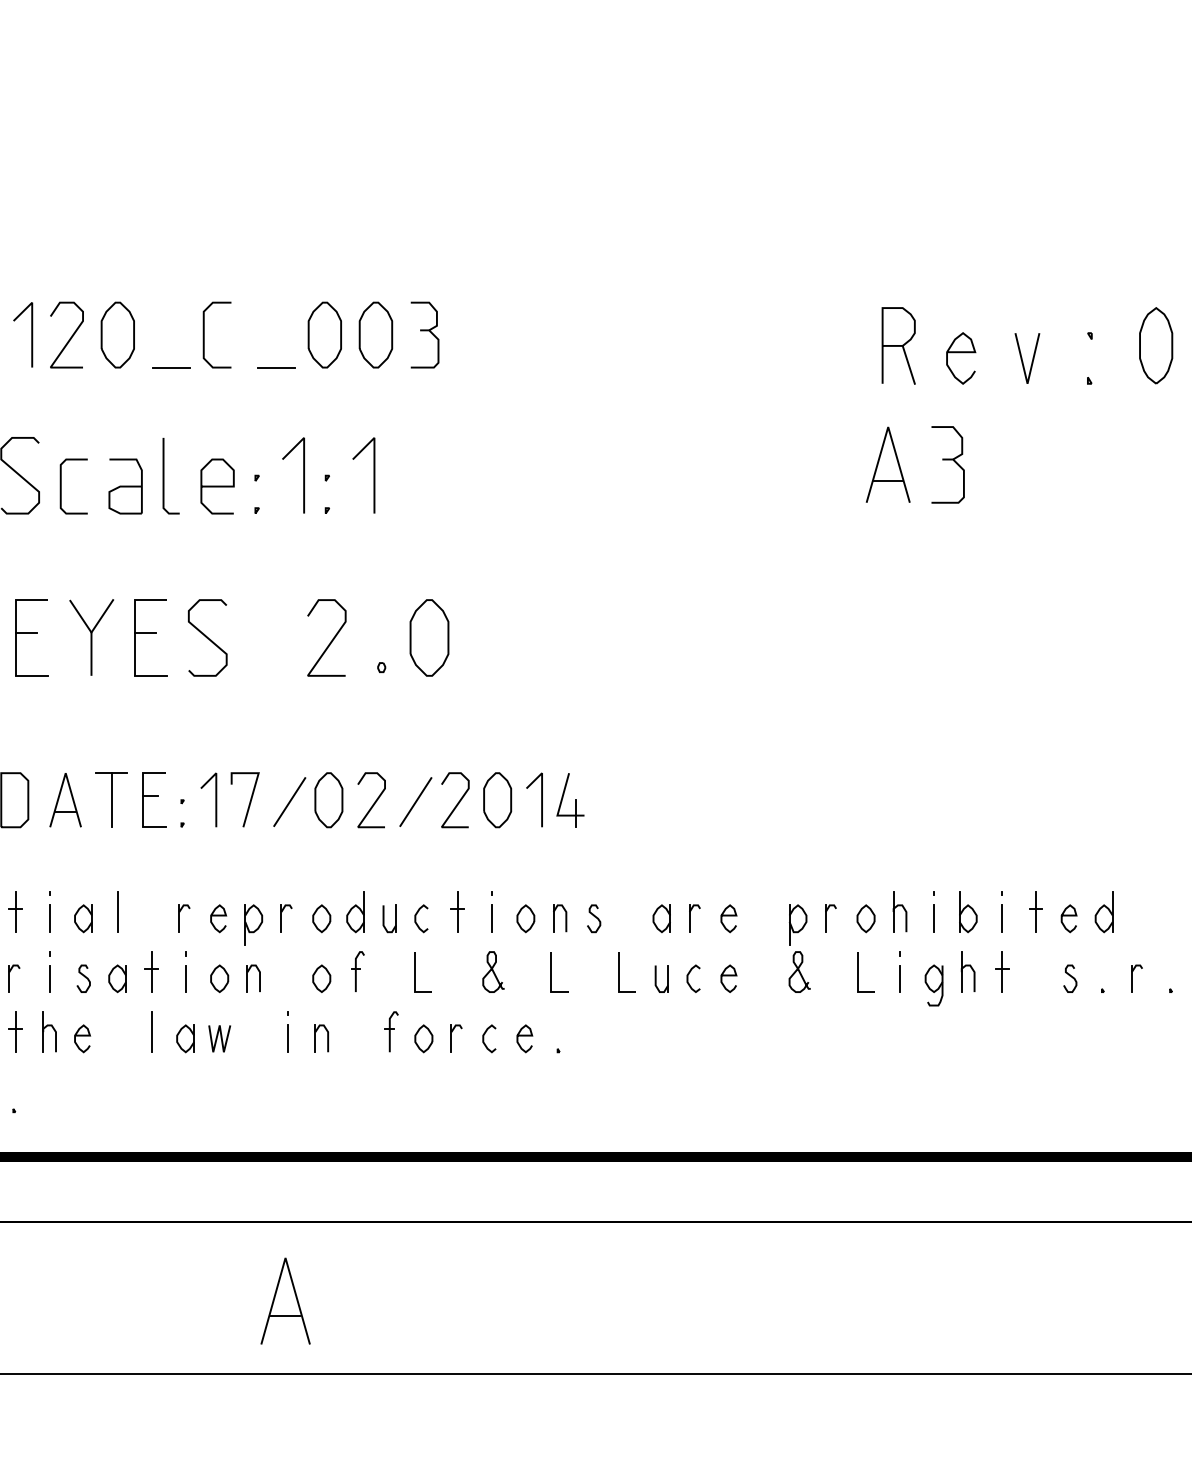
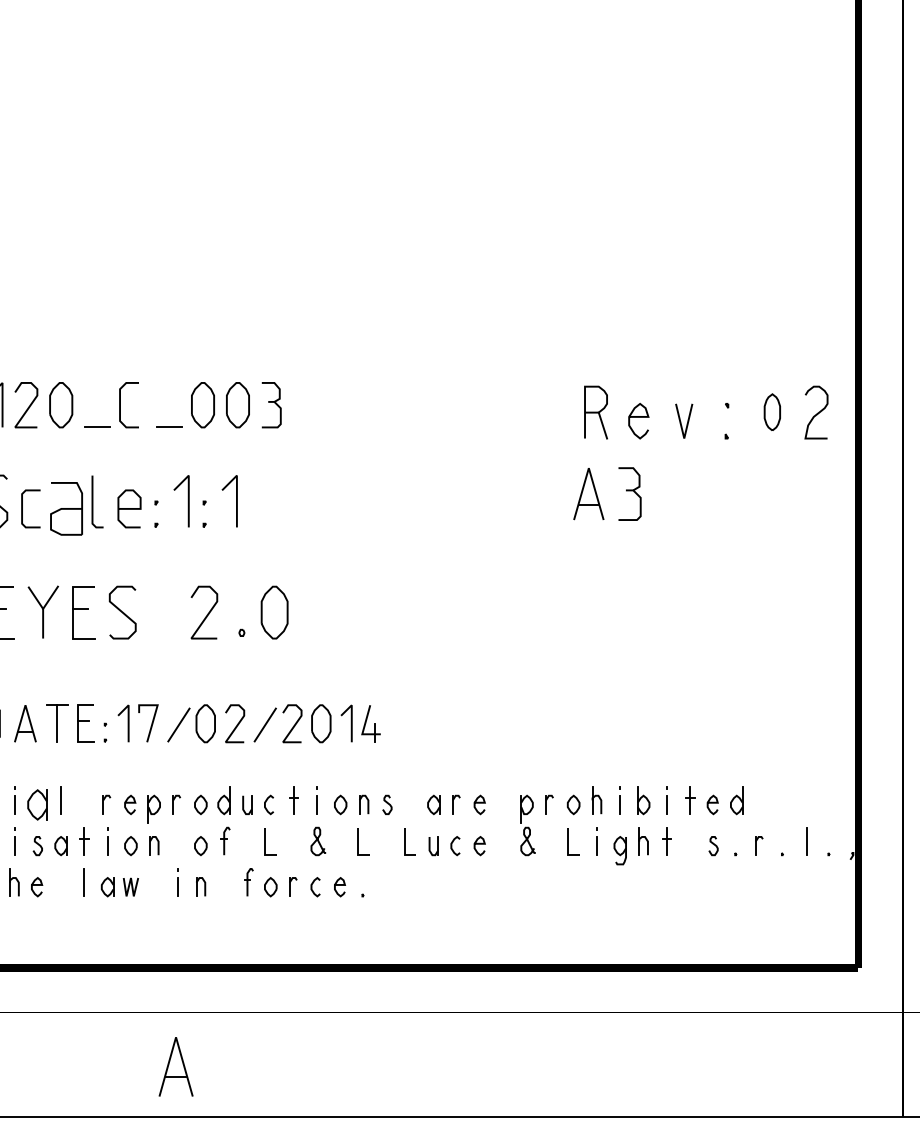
part: (1156, 344) -> (772, 411), size x0.7
part: (125, 485) -> (66, 508), size x1.4
part: (83, 918) -> (37, 804), size x1.6

